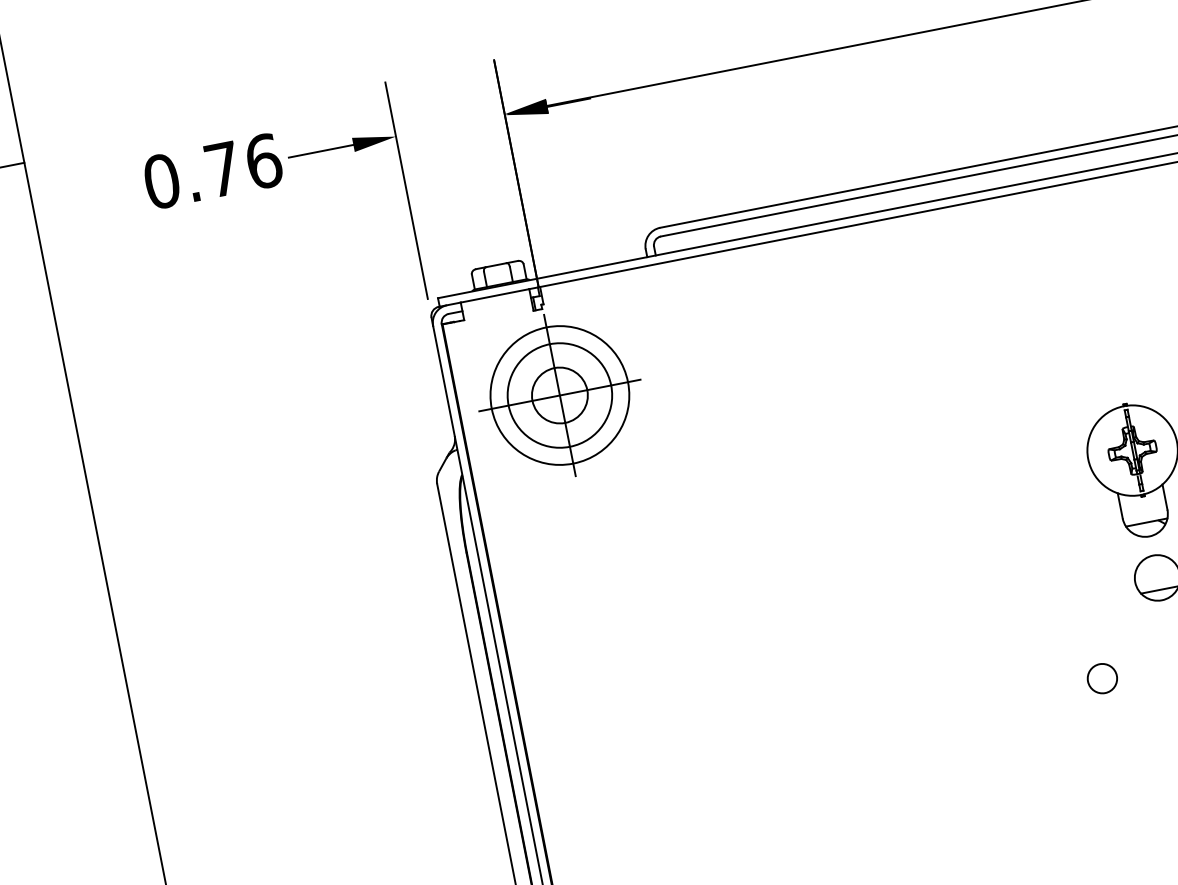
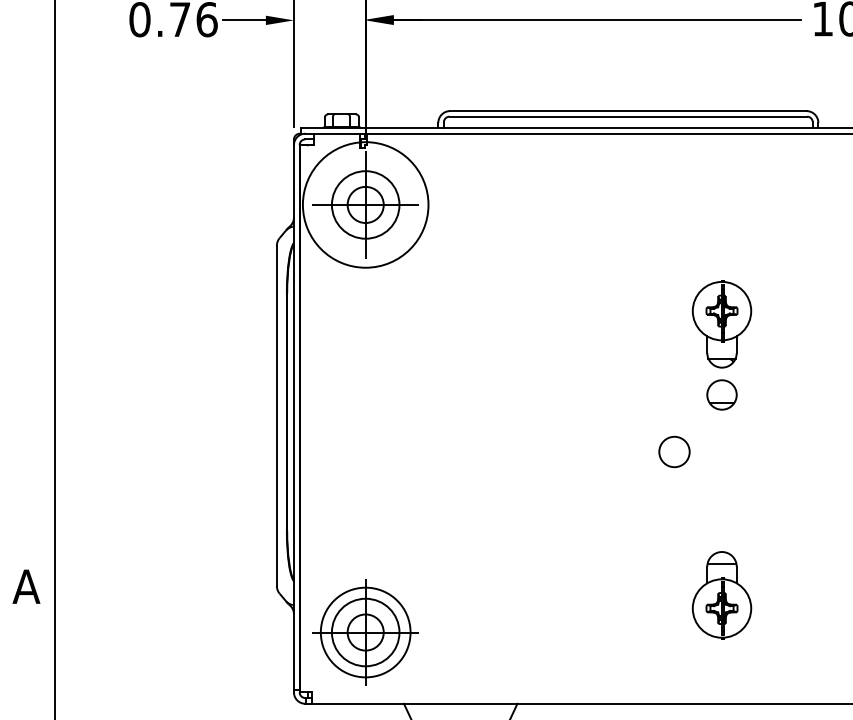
circle: (559, 394) -> (365, 204), size x1.4
circle: (1102, 677) -> (674, 451), size x1.6

